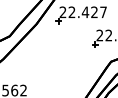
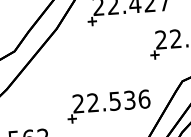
part: (64, 73) -> (107, 105), added

